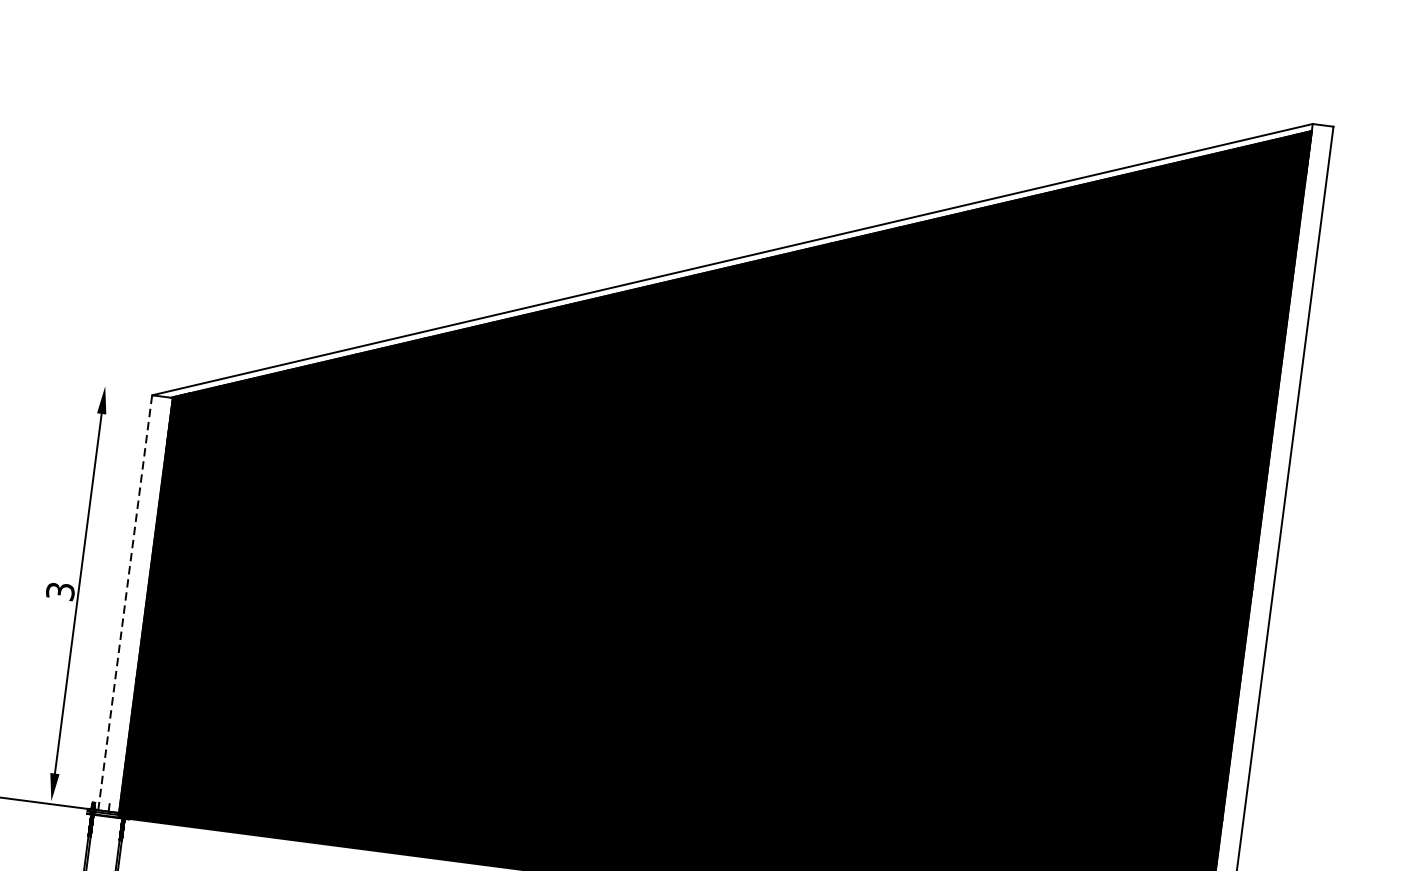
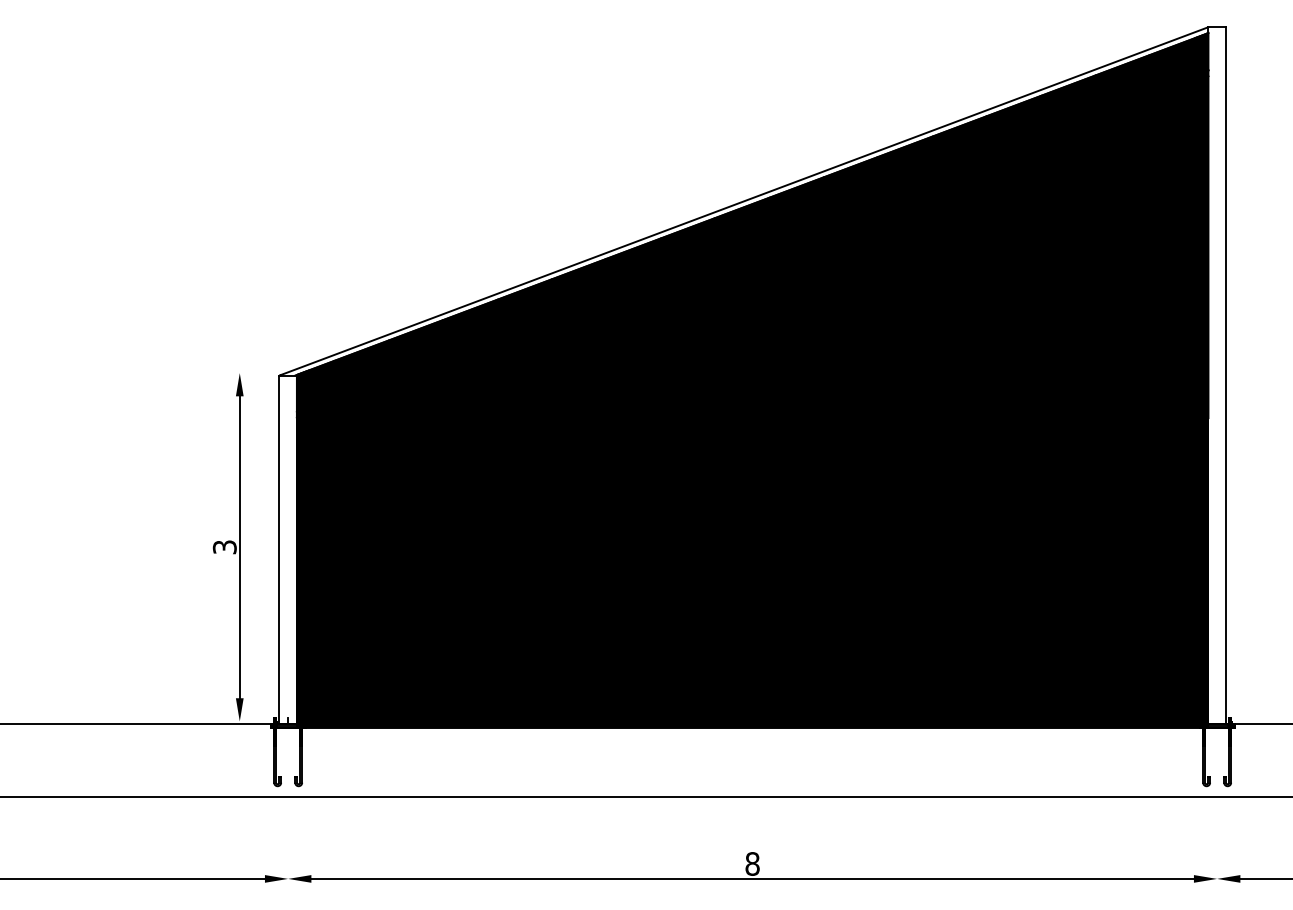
line: (125, 602) -> (279, 549), dashed -> solid

